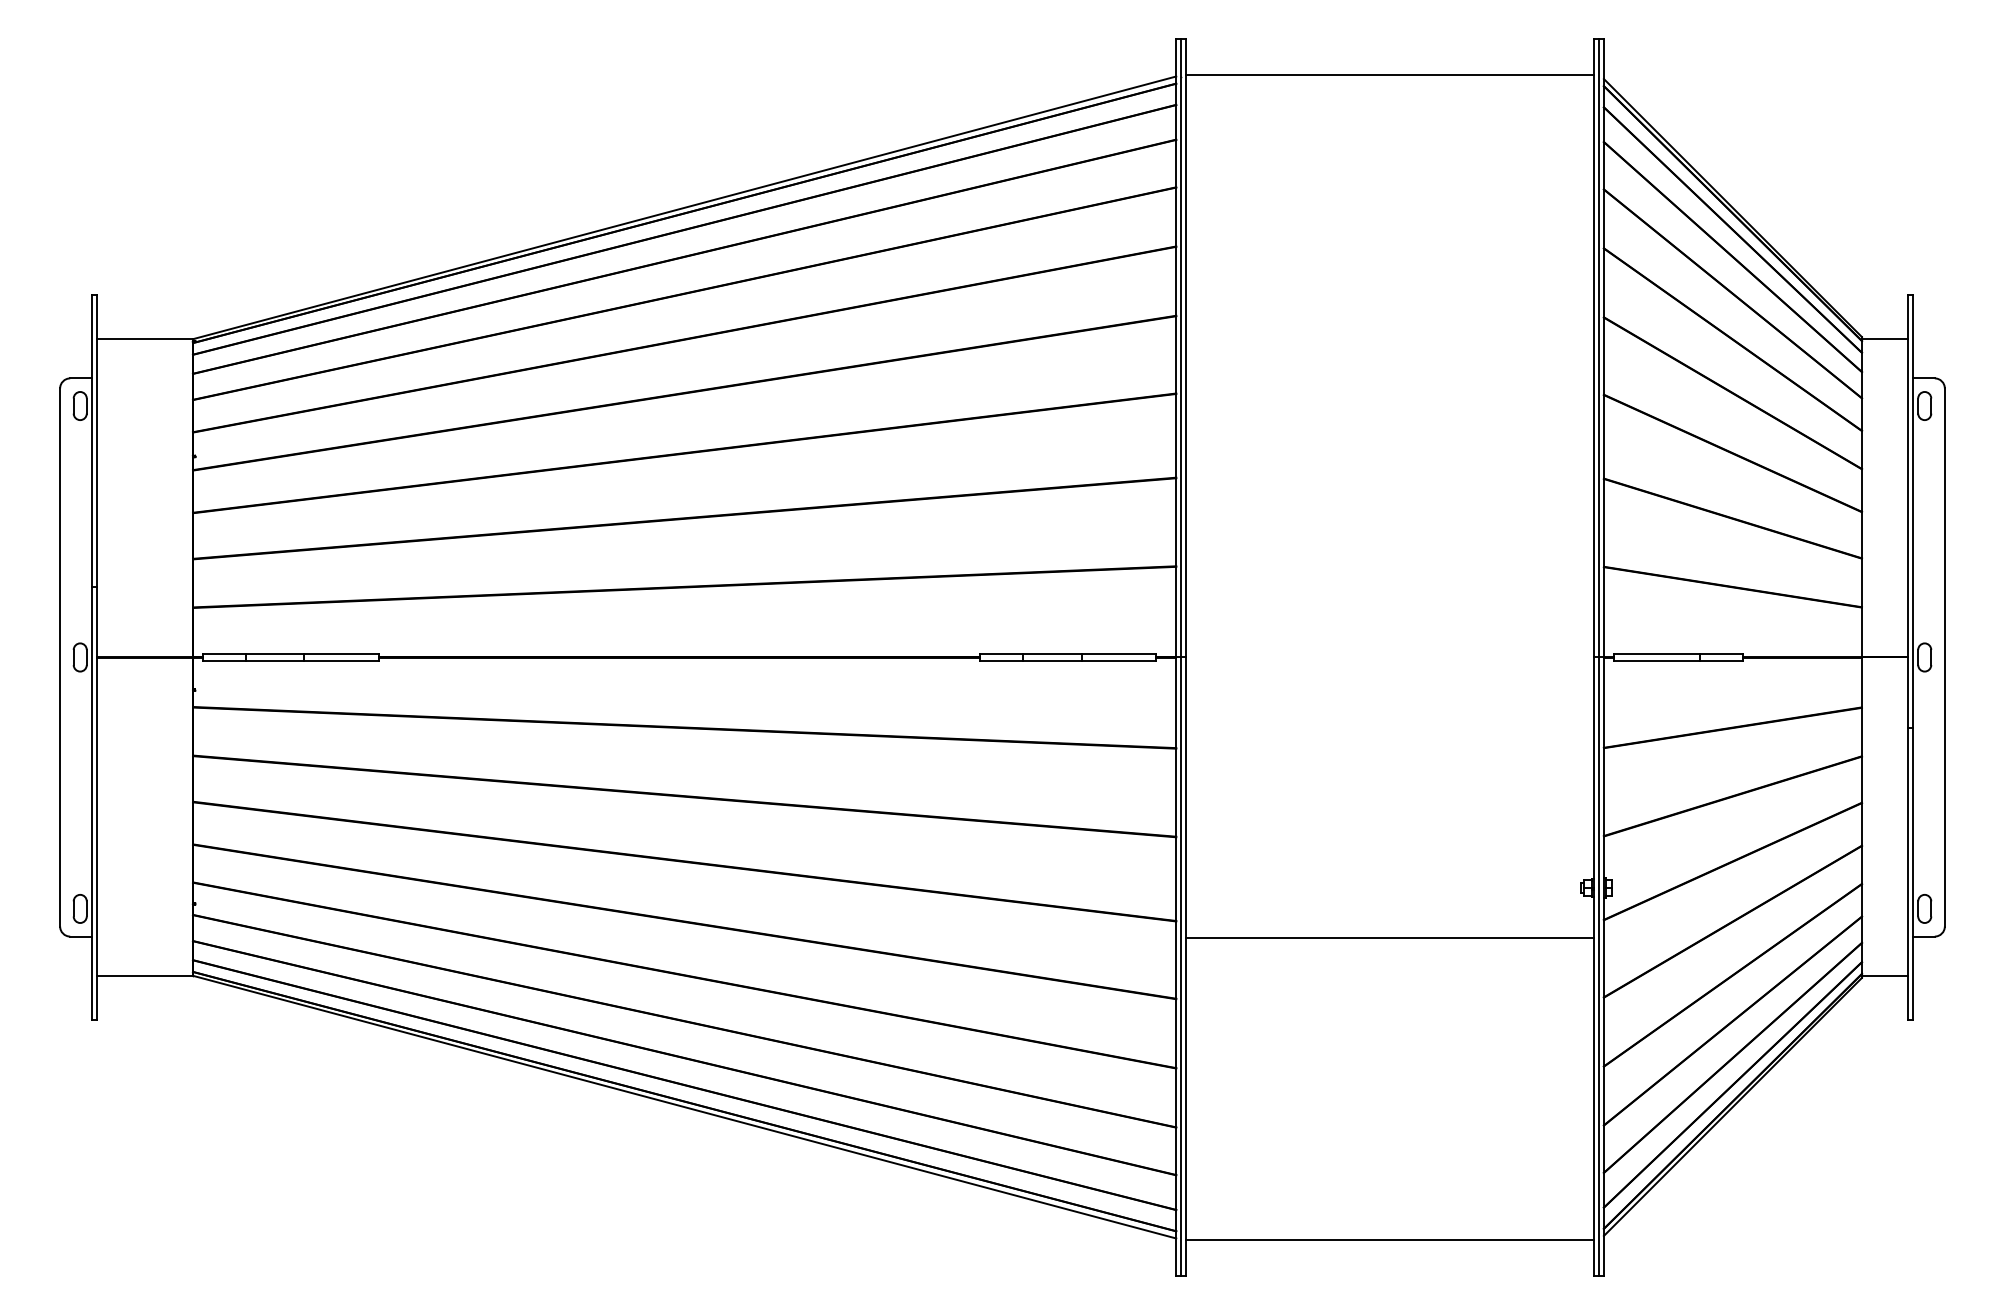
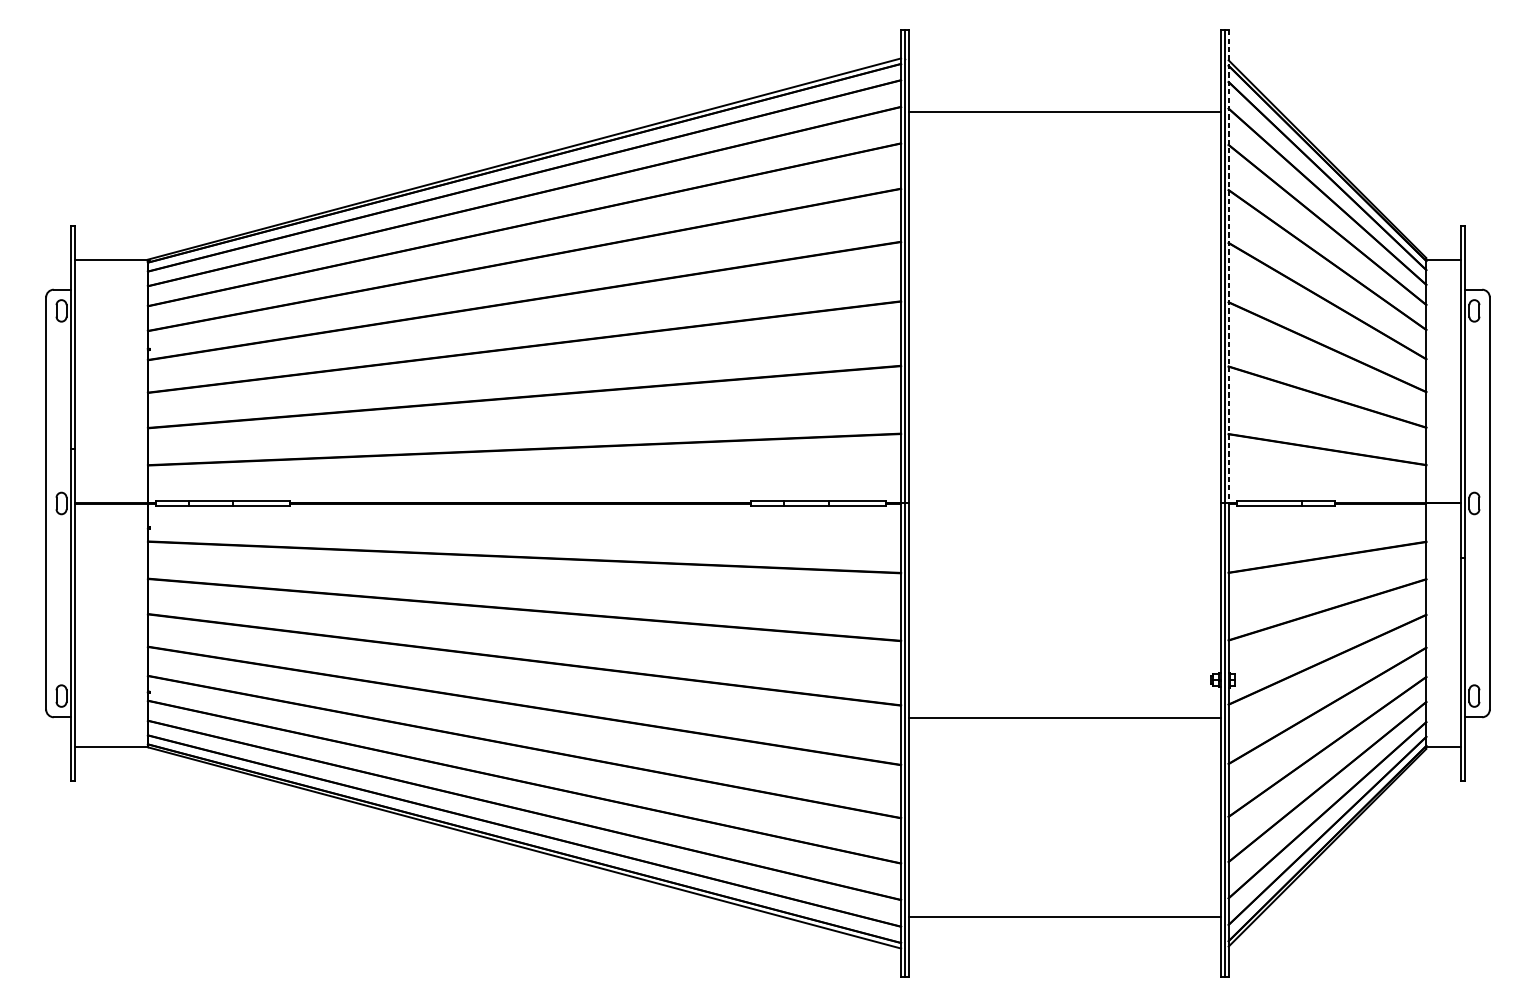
line: (1389, 75) -> (1064, 112), moved
line: (1603, 348) -> (1228, 266), solid -> dashed
line: (1389, 1239) -> (1064, 917), moved

